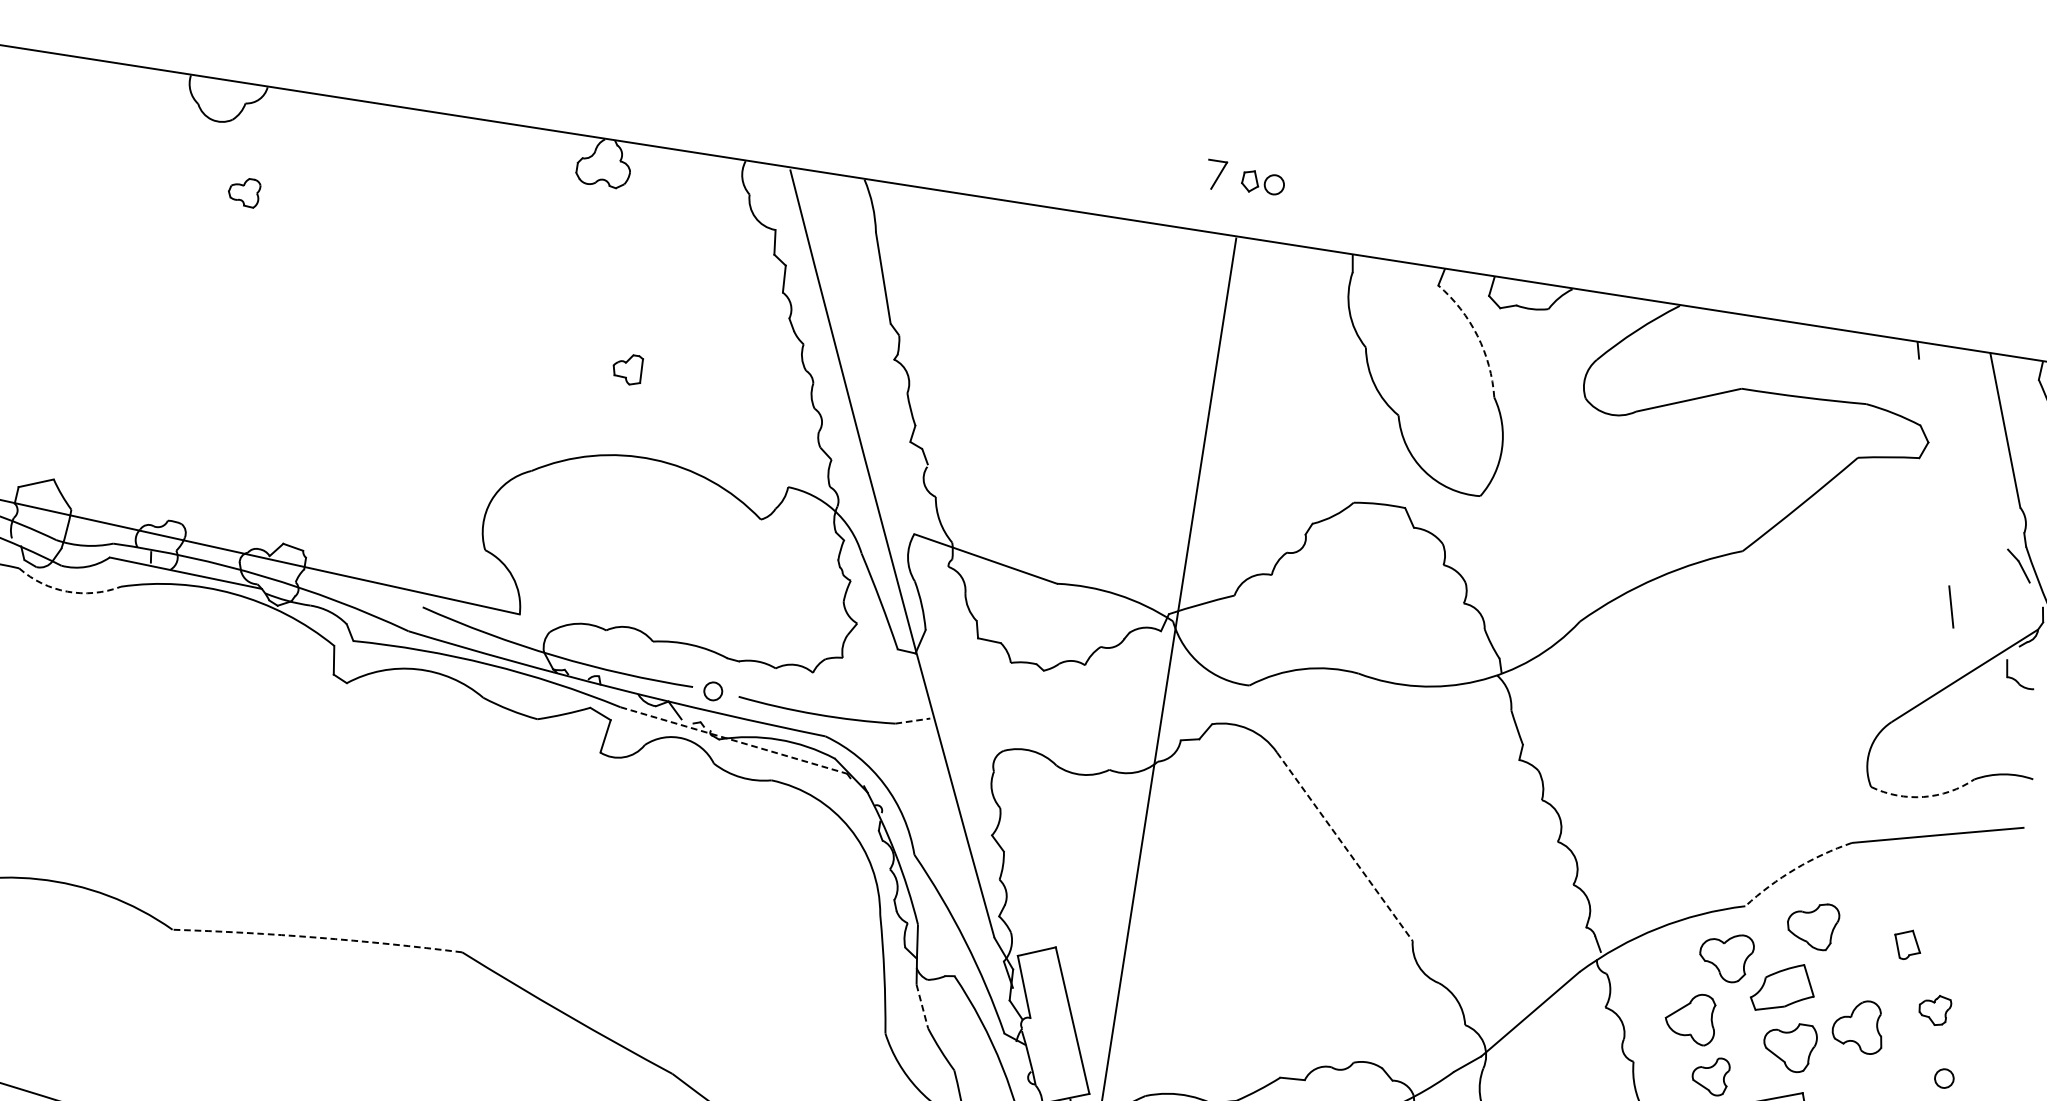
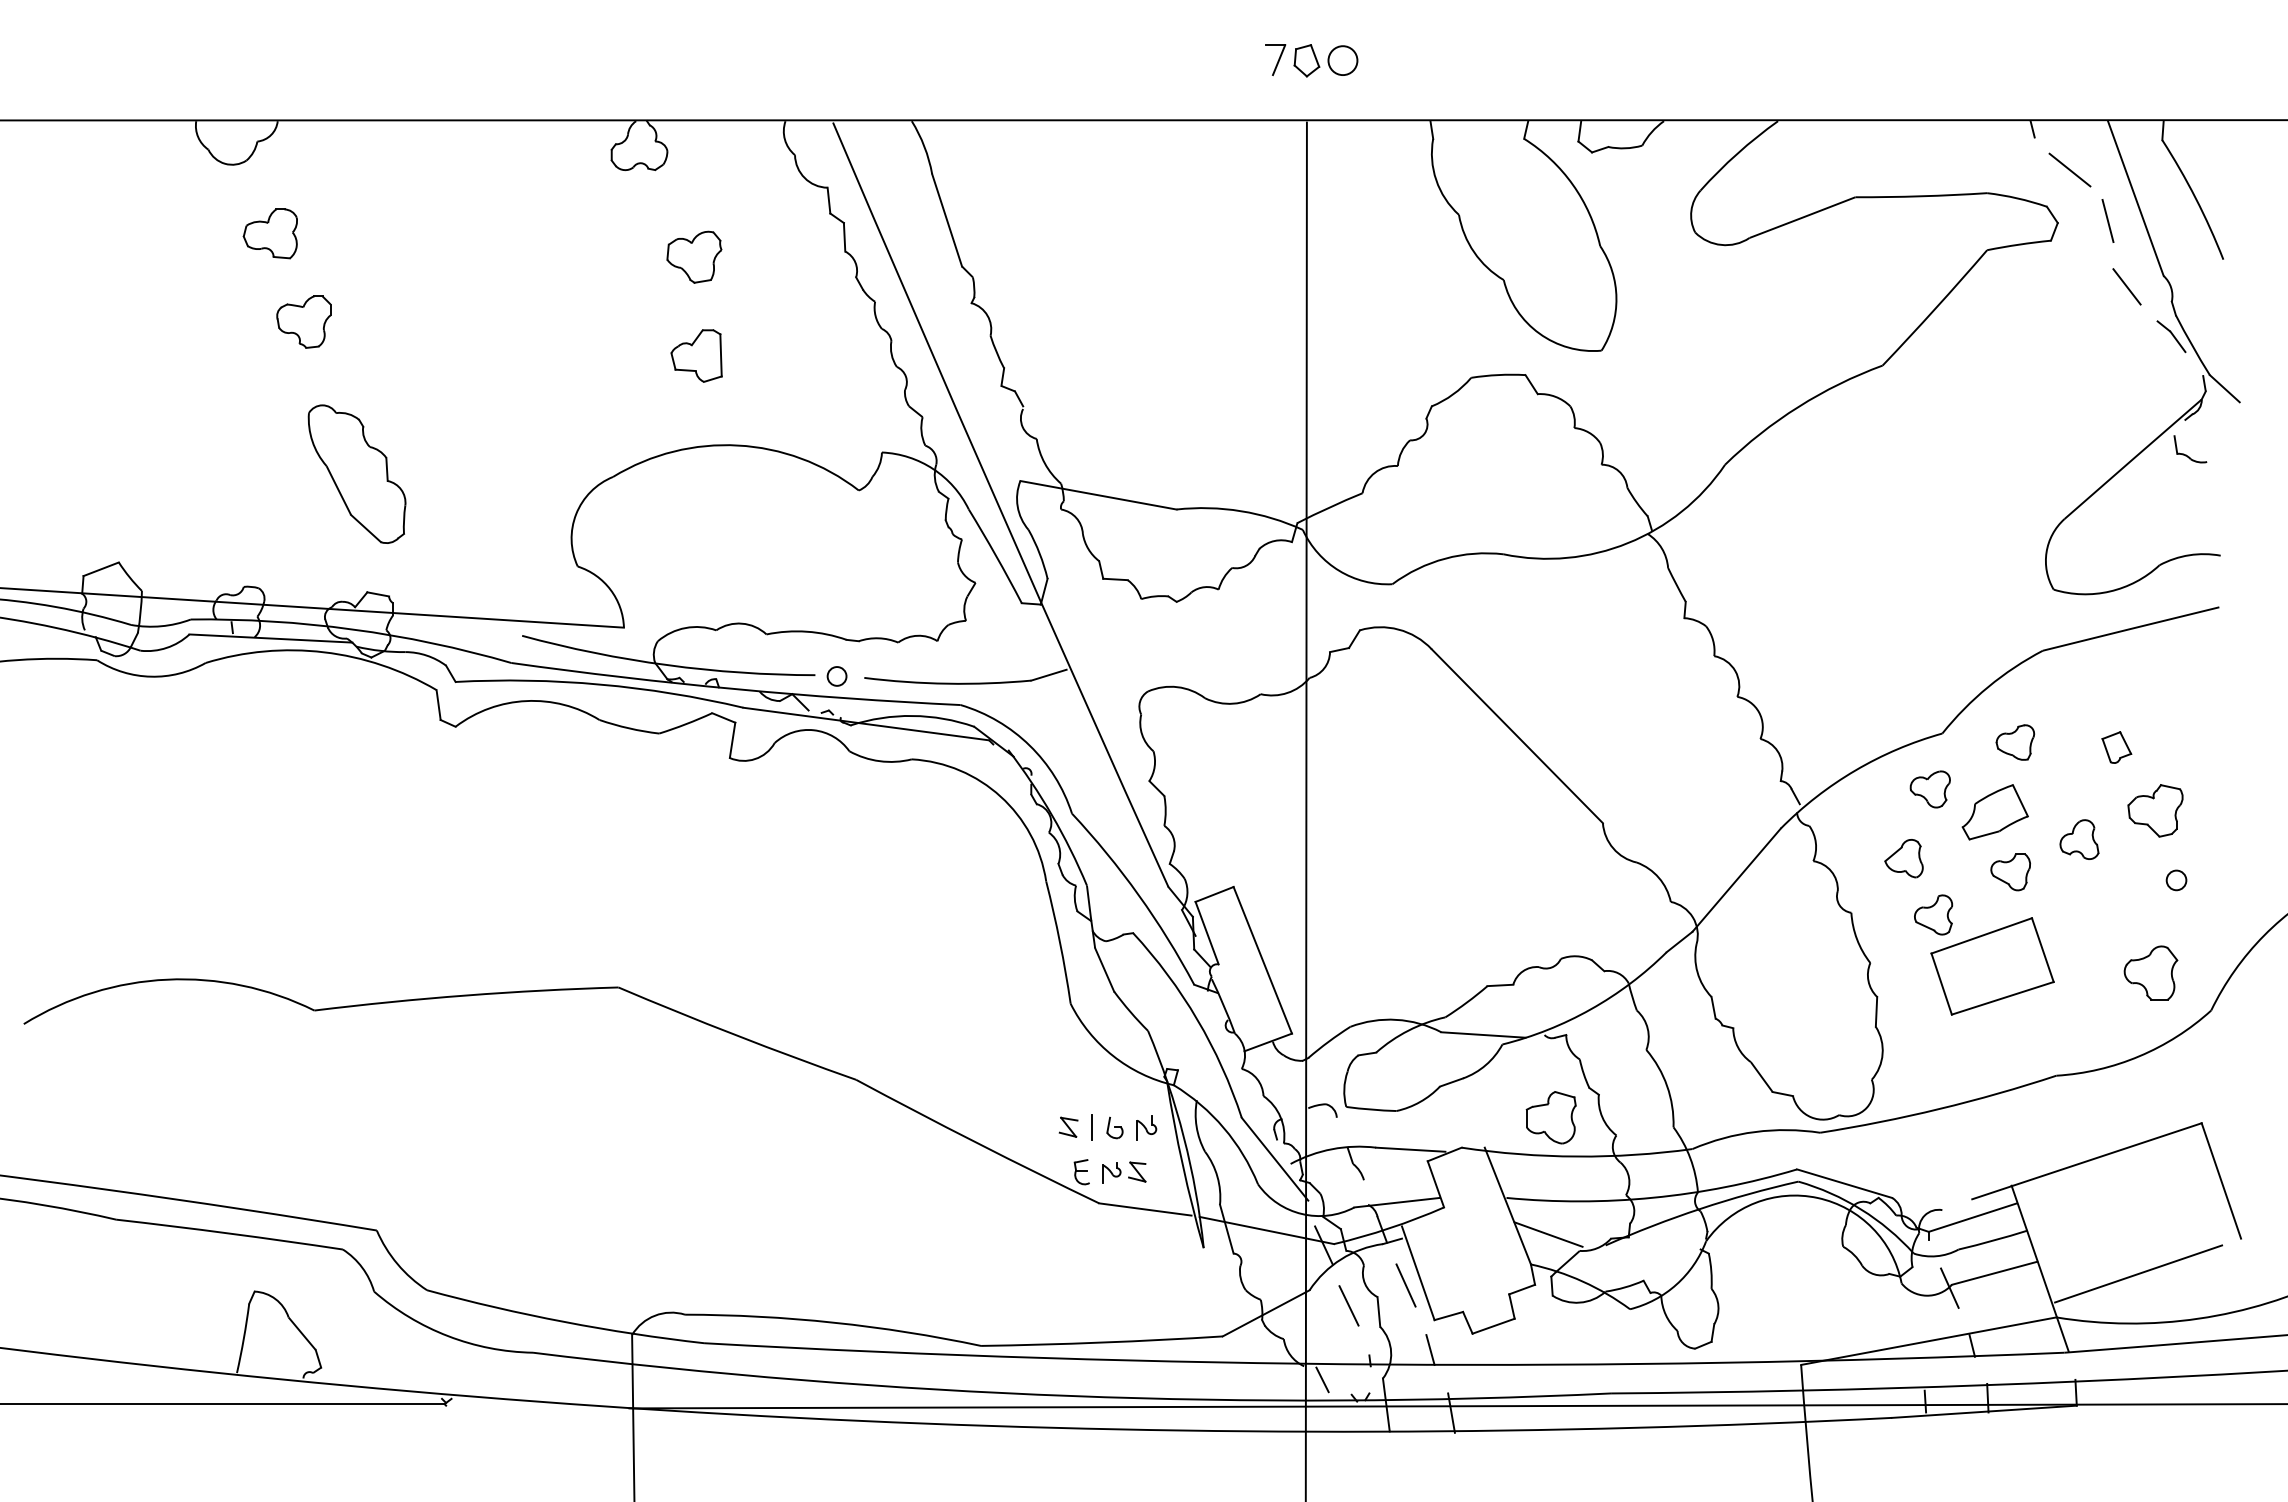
part: (1262, 182) -> (1325, 60), size x1.43
part: (243, 191) -> (269, 233), size x1.67
part: (640, 275) -> (694, 256), added
part: (262, 279) -> (303, 321), added
arc: (1477, 335) -> (1572, 184), dashed -> solid
part: (627, 368) -> (696, 355), size x1.67
line: (1947, 393) -> (2069, 169), added
part: (290, 430) -> (356, 473), added
line: (1983, 512) -> (2126, 286), added
arc: (67, 591) -> (151, 676), dashed -> solid
line: (1950, 606) -> (2107, 220), moved
line: (913, 721) -> (1049, 675), dashed -> solid
line: (733, 740) -> (866, 724), dashed -> solid
arc: (1923, 796) -> (2109, 591), dashed -> solid
line: (1344, 847) -> (1517, 736), dashed -> solid
arc: (1795, 868) -> (1988, 686), dashed -> solid
part: (1812, 925) -> (2015, 742), size x0.71
arc: (317, 937) -> (466, 995), dashed -> solid
part: (1725, 957) -> (1929, 789), size x0.71
line: (922, 1006) -> (1104, 969), dashed -> solid
part: (1934, 1009) -> (2155, 810), size x1.67
part: (1690, 1018) -> (1903, 858), size x0.71
part: (1858, 1025) -> (2079, 839), size x0.71
part: (1789, 1046) -> (2010, 872), size x0.71

